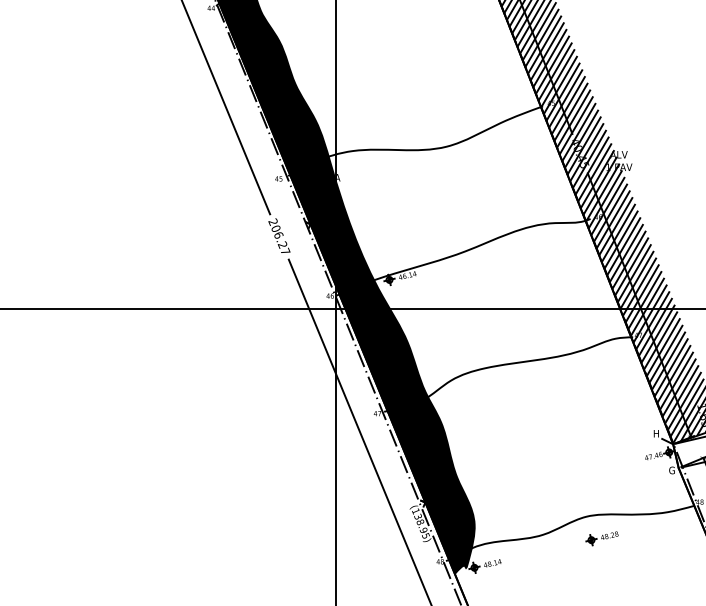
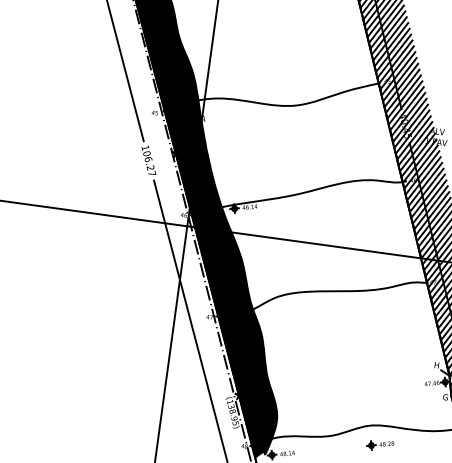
text: (272, 220) -> (145, 146), 206.27 -> 106.27

